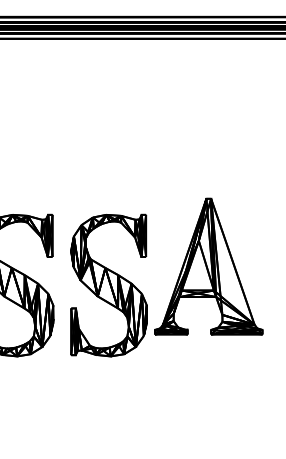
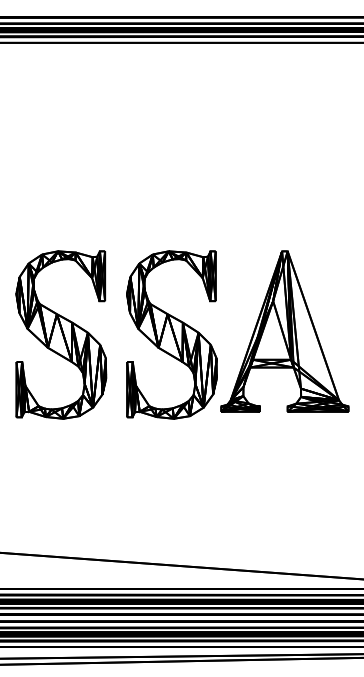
part: (208, 266) -> (284, 331), moved

